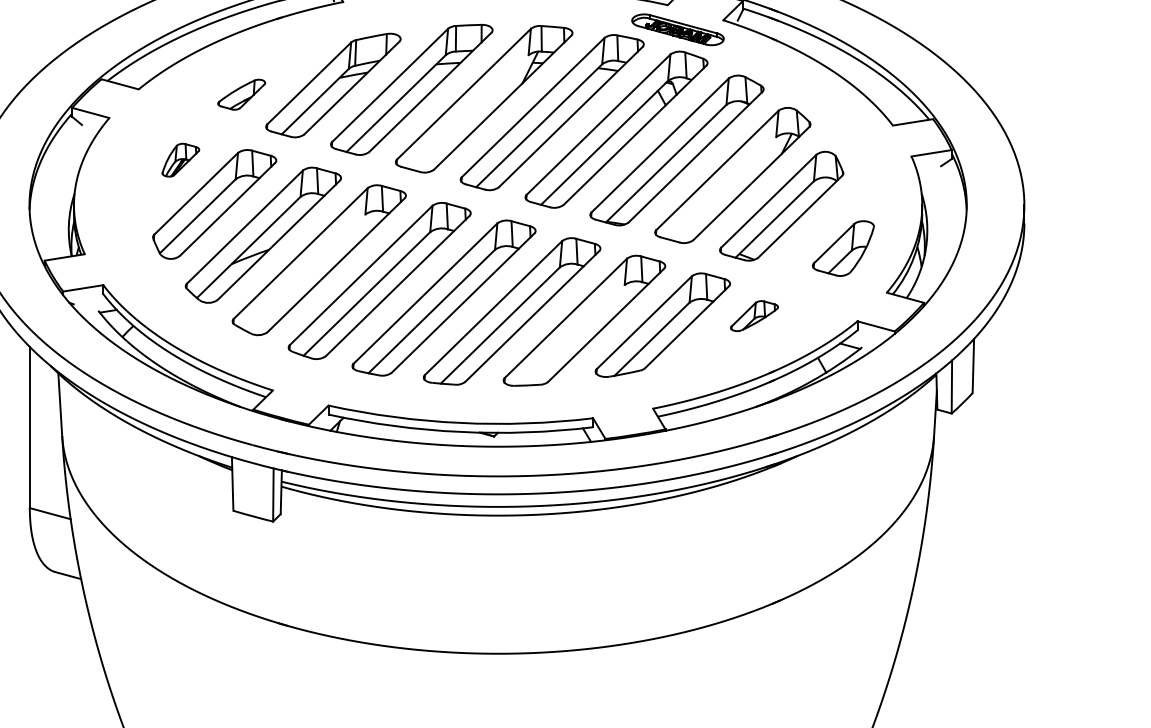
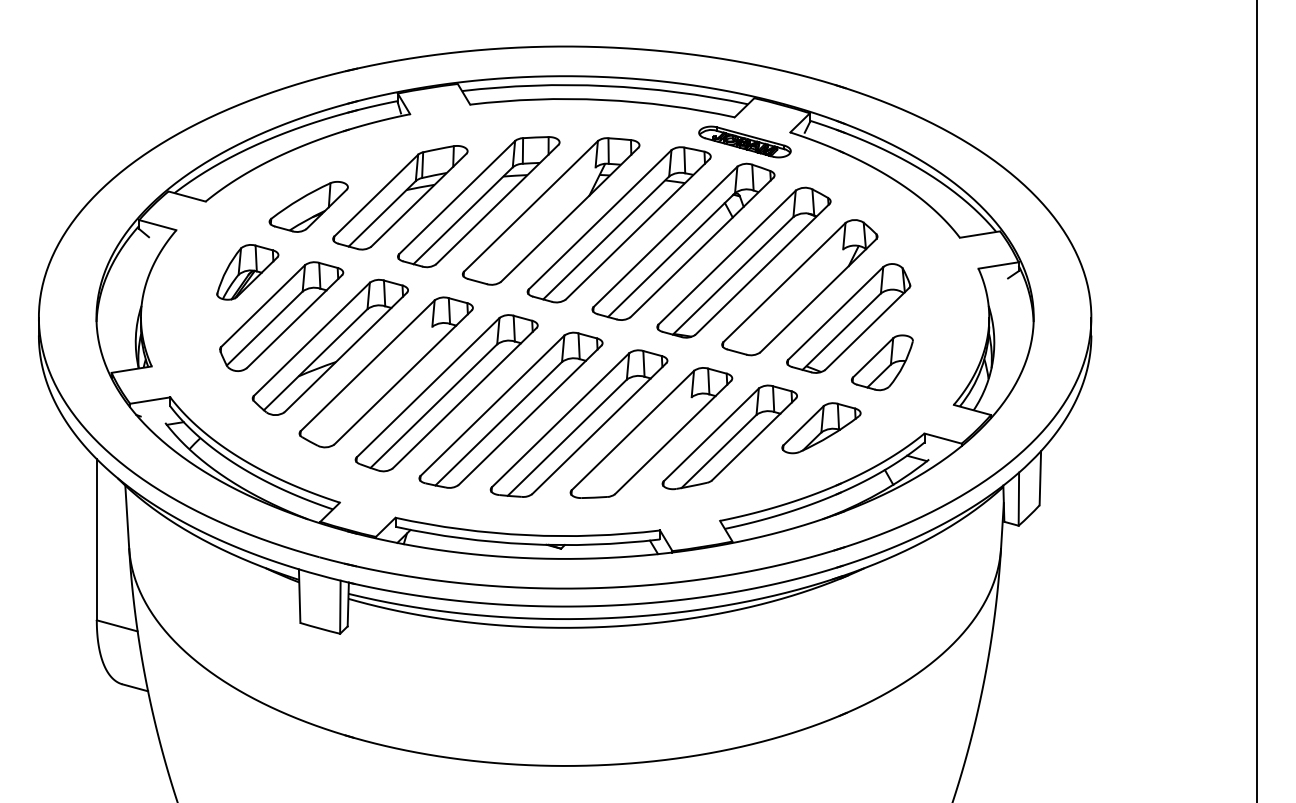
part: (241, 94) -> (308, 206), size x1.67
part: (180, 160) -> (247, 272), size x1.67
part: (843, 248) -> (882, 362), moved
part: (754, 316) -> (821, 428), size x1.67

